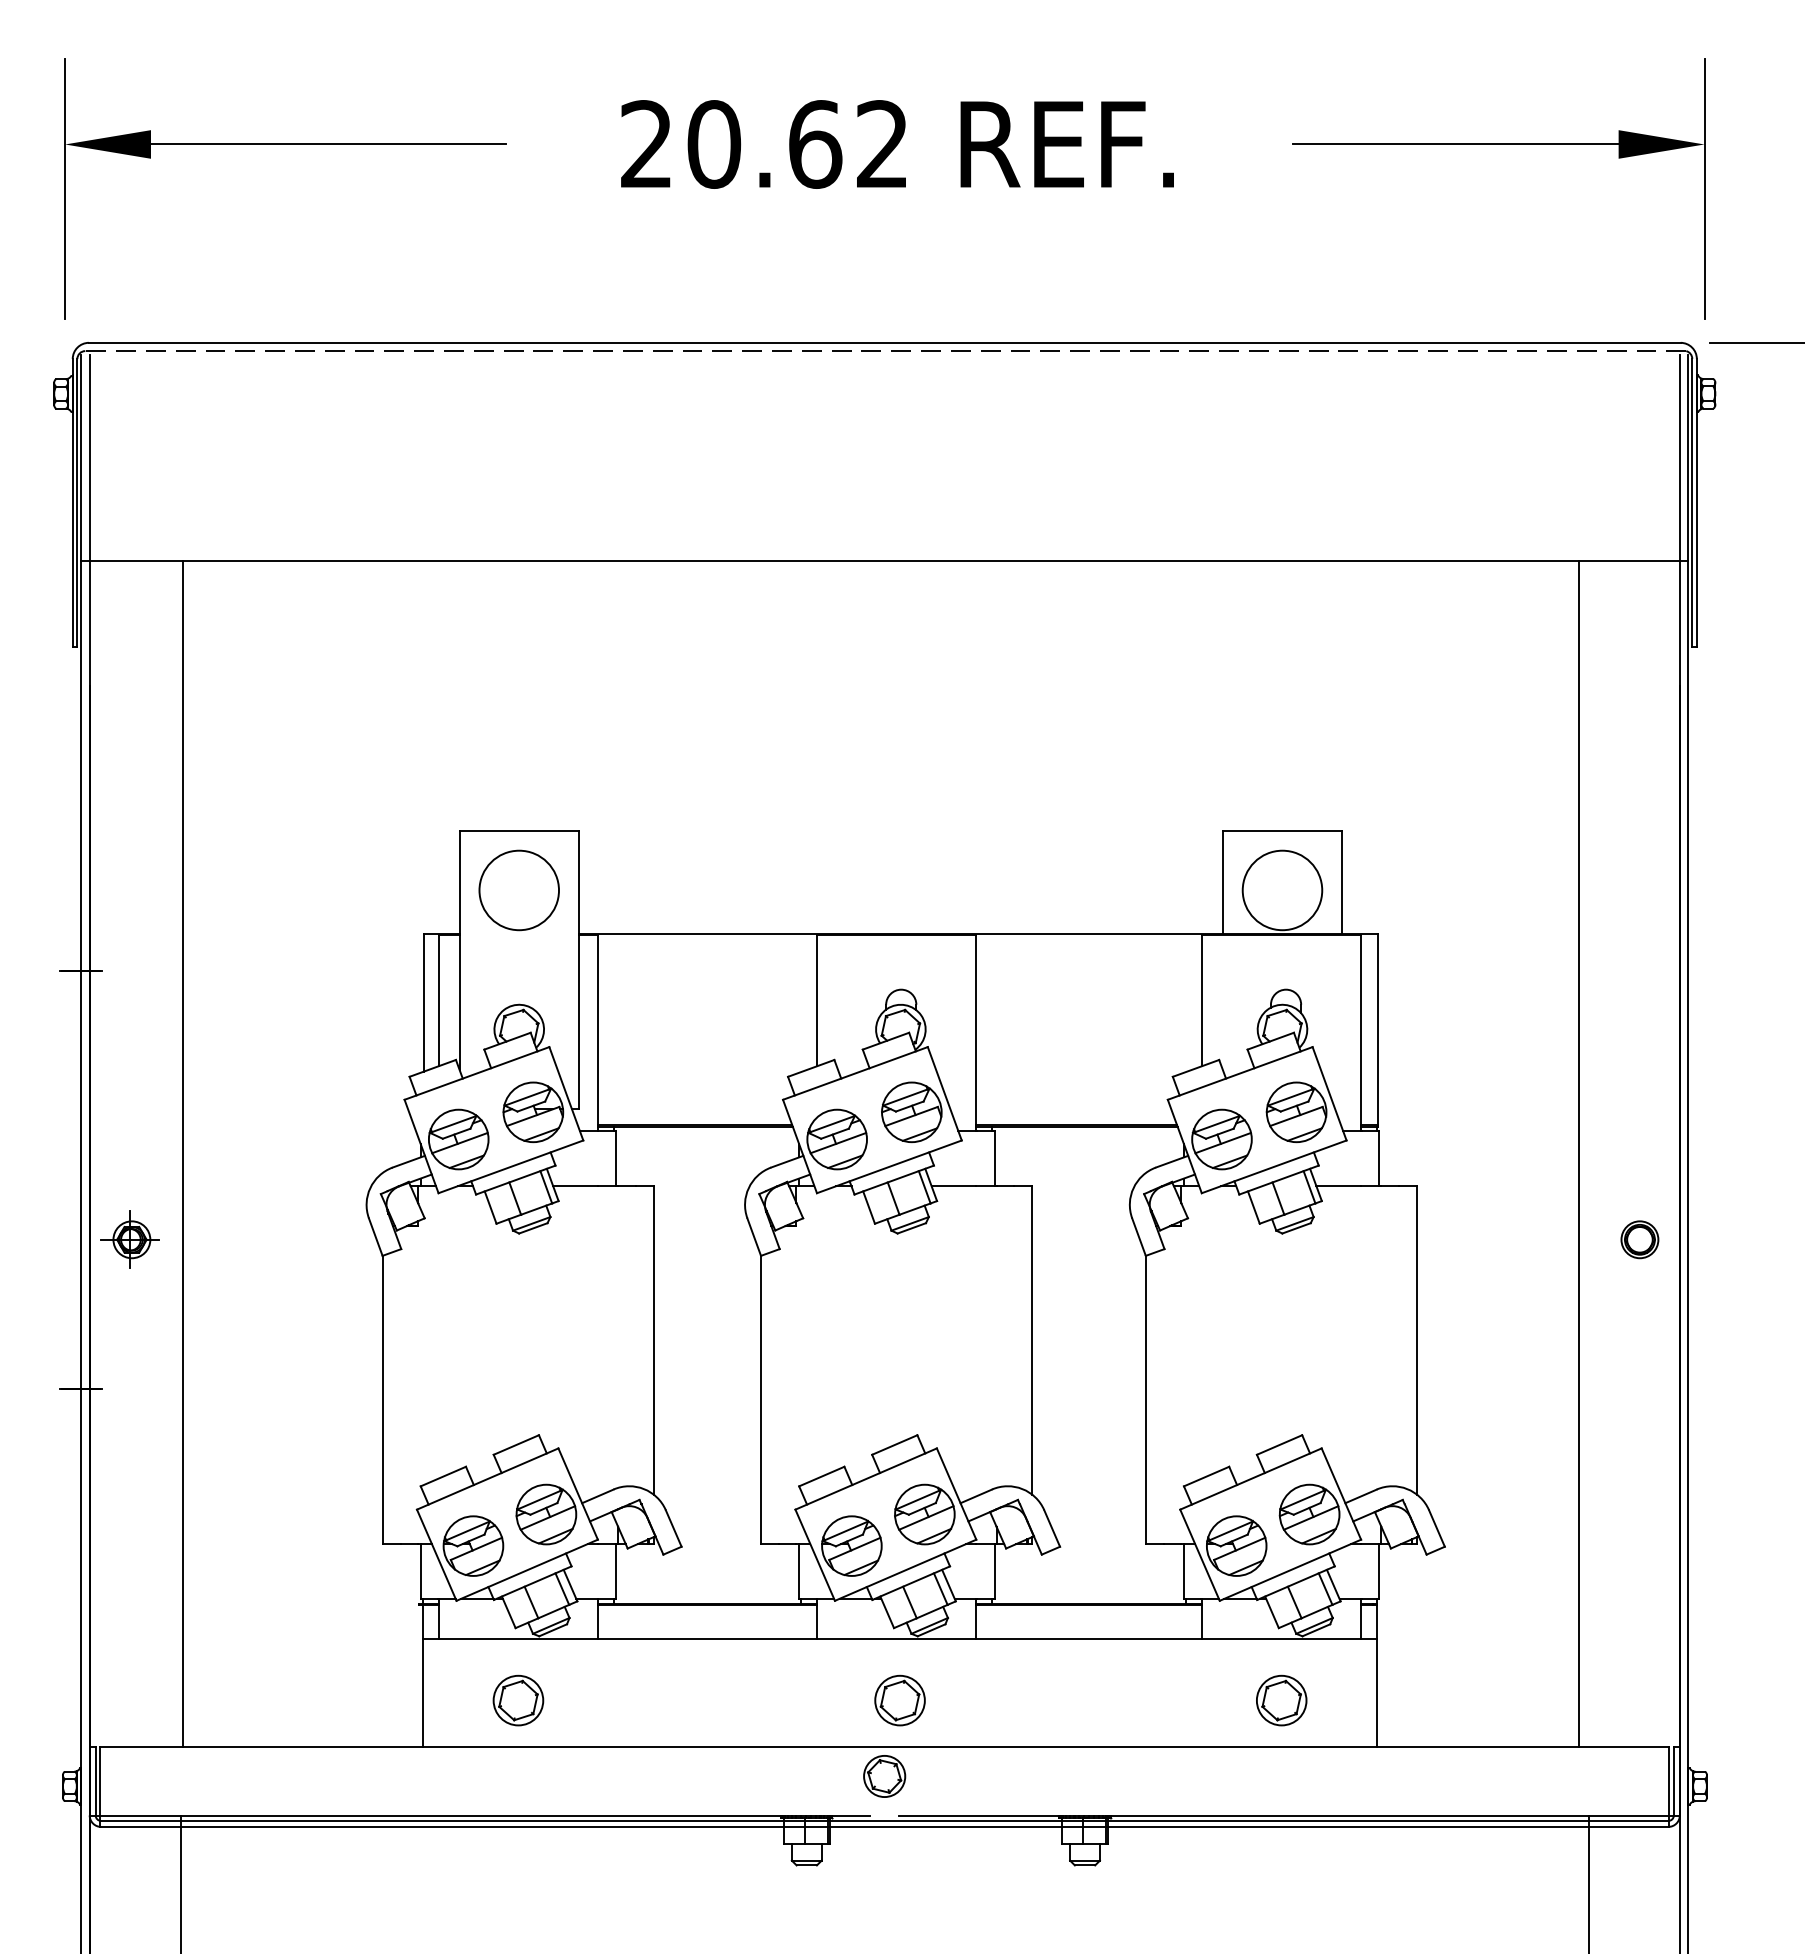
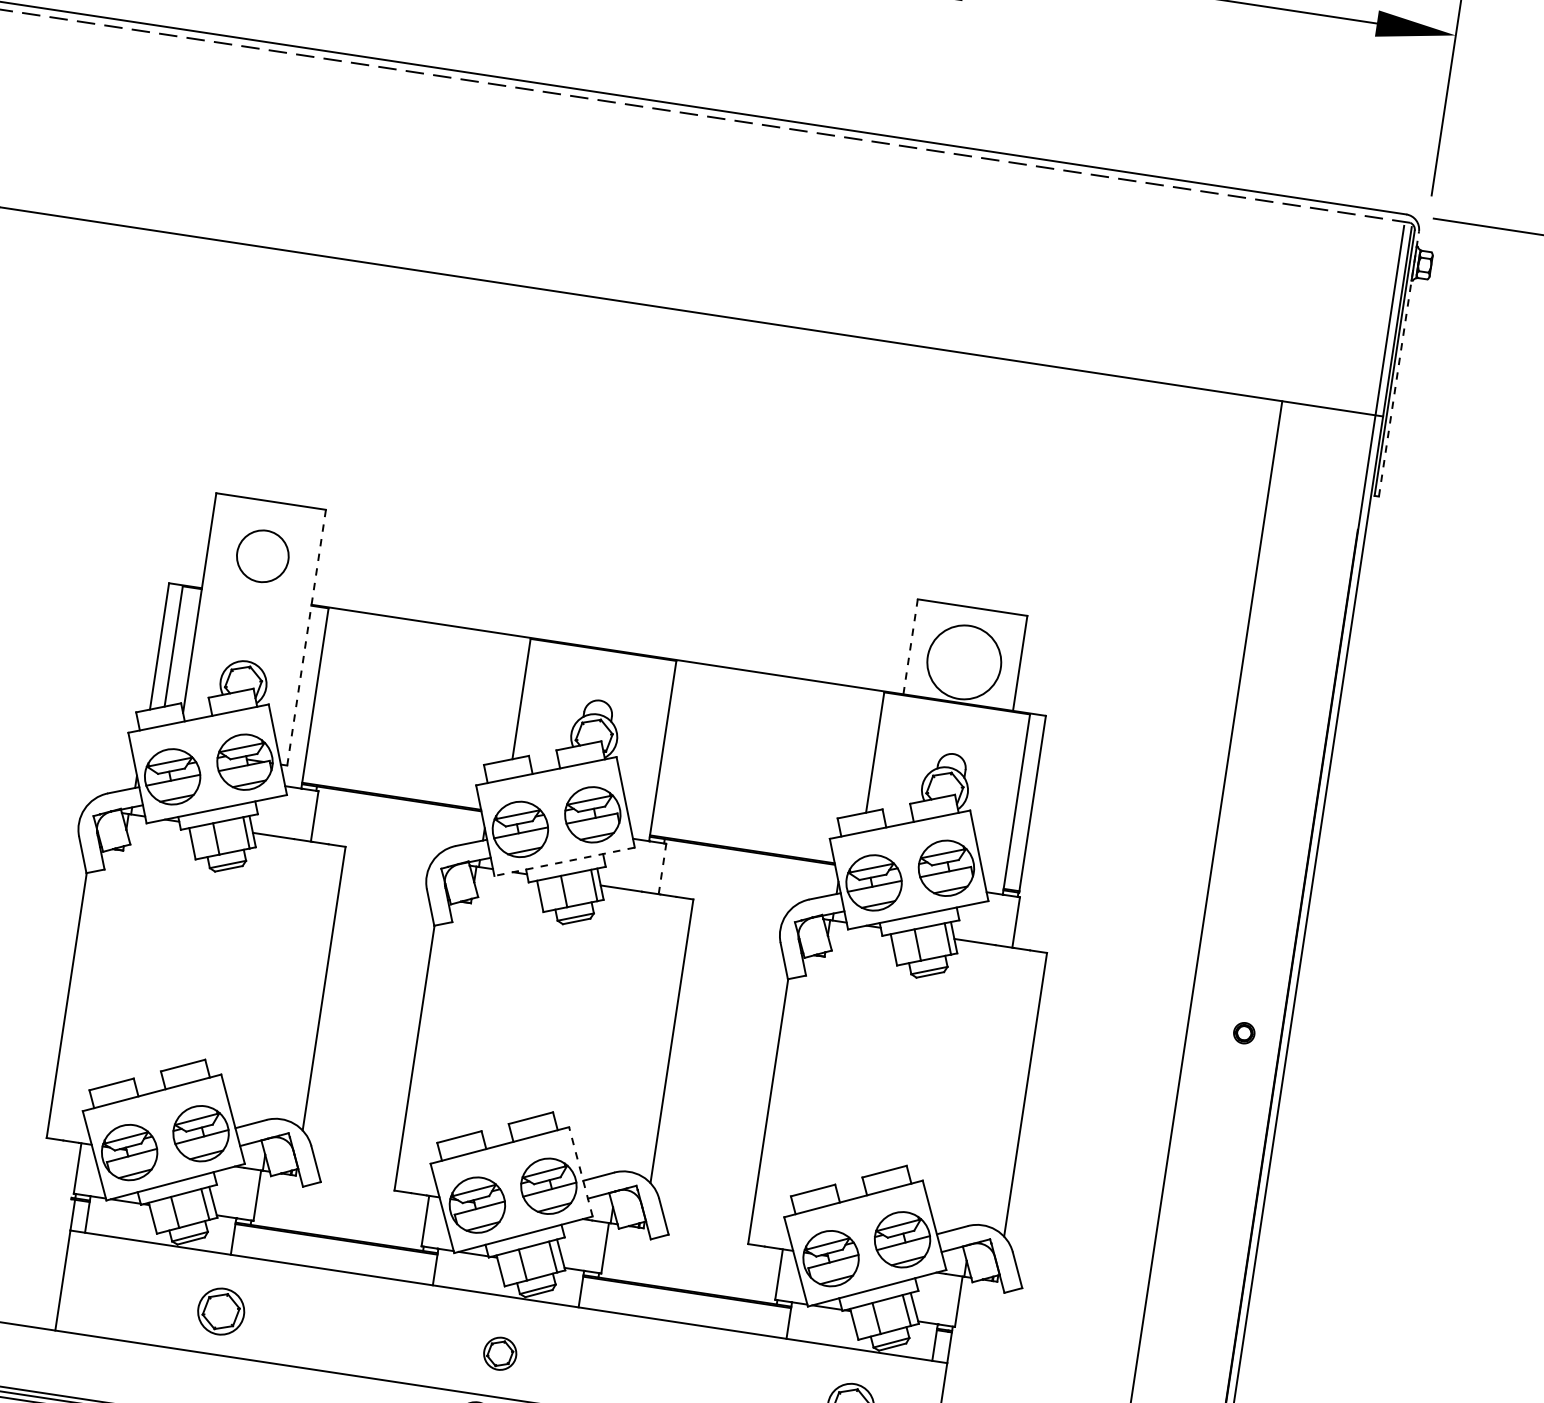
line: (1696, 502) -> (1398, 363), solid -> dashed
line: (1222, 882) -> (910, 646), solid -> dashed
circle: (519, 890) -> (263, 556), size x0.7
line: (578, 970) -> (306, 638), solid -> dashed
line: (994, 1158) -> (662, 868), solid -> dashed
line: (888, 1167) -> (563, 862), solid -> dashed
part: (1639, 1239) -> (1243, 1032), size x0.6
line: (956, 1494) -> (580, 1172), solid -> dashed
part: (518, 1700) -> (221, 1311), moved
part: (899, 1700) -> (499, 1353), size x0.7

